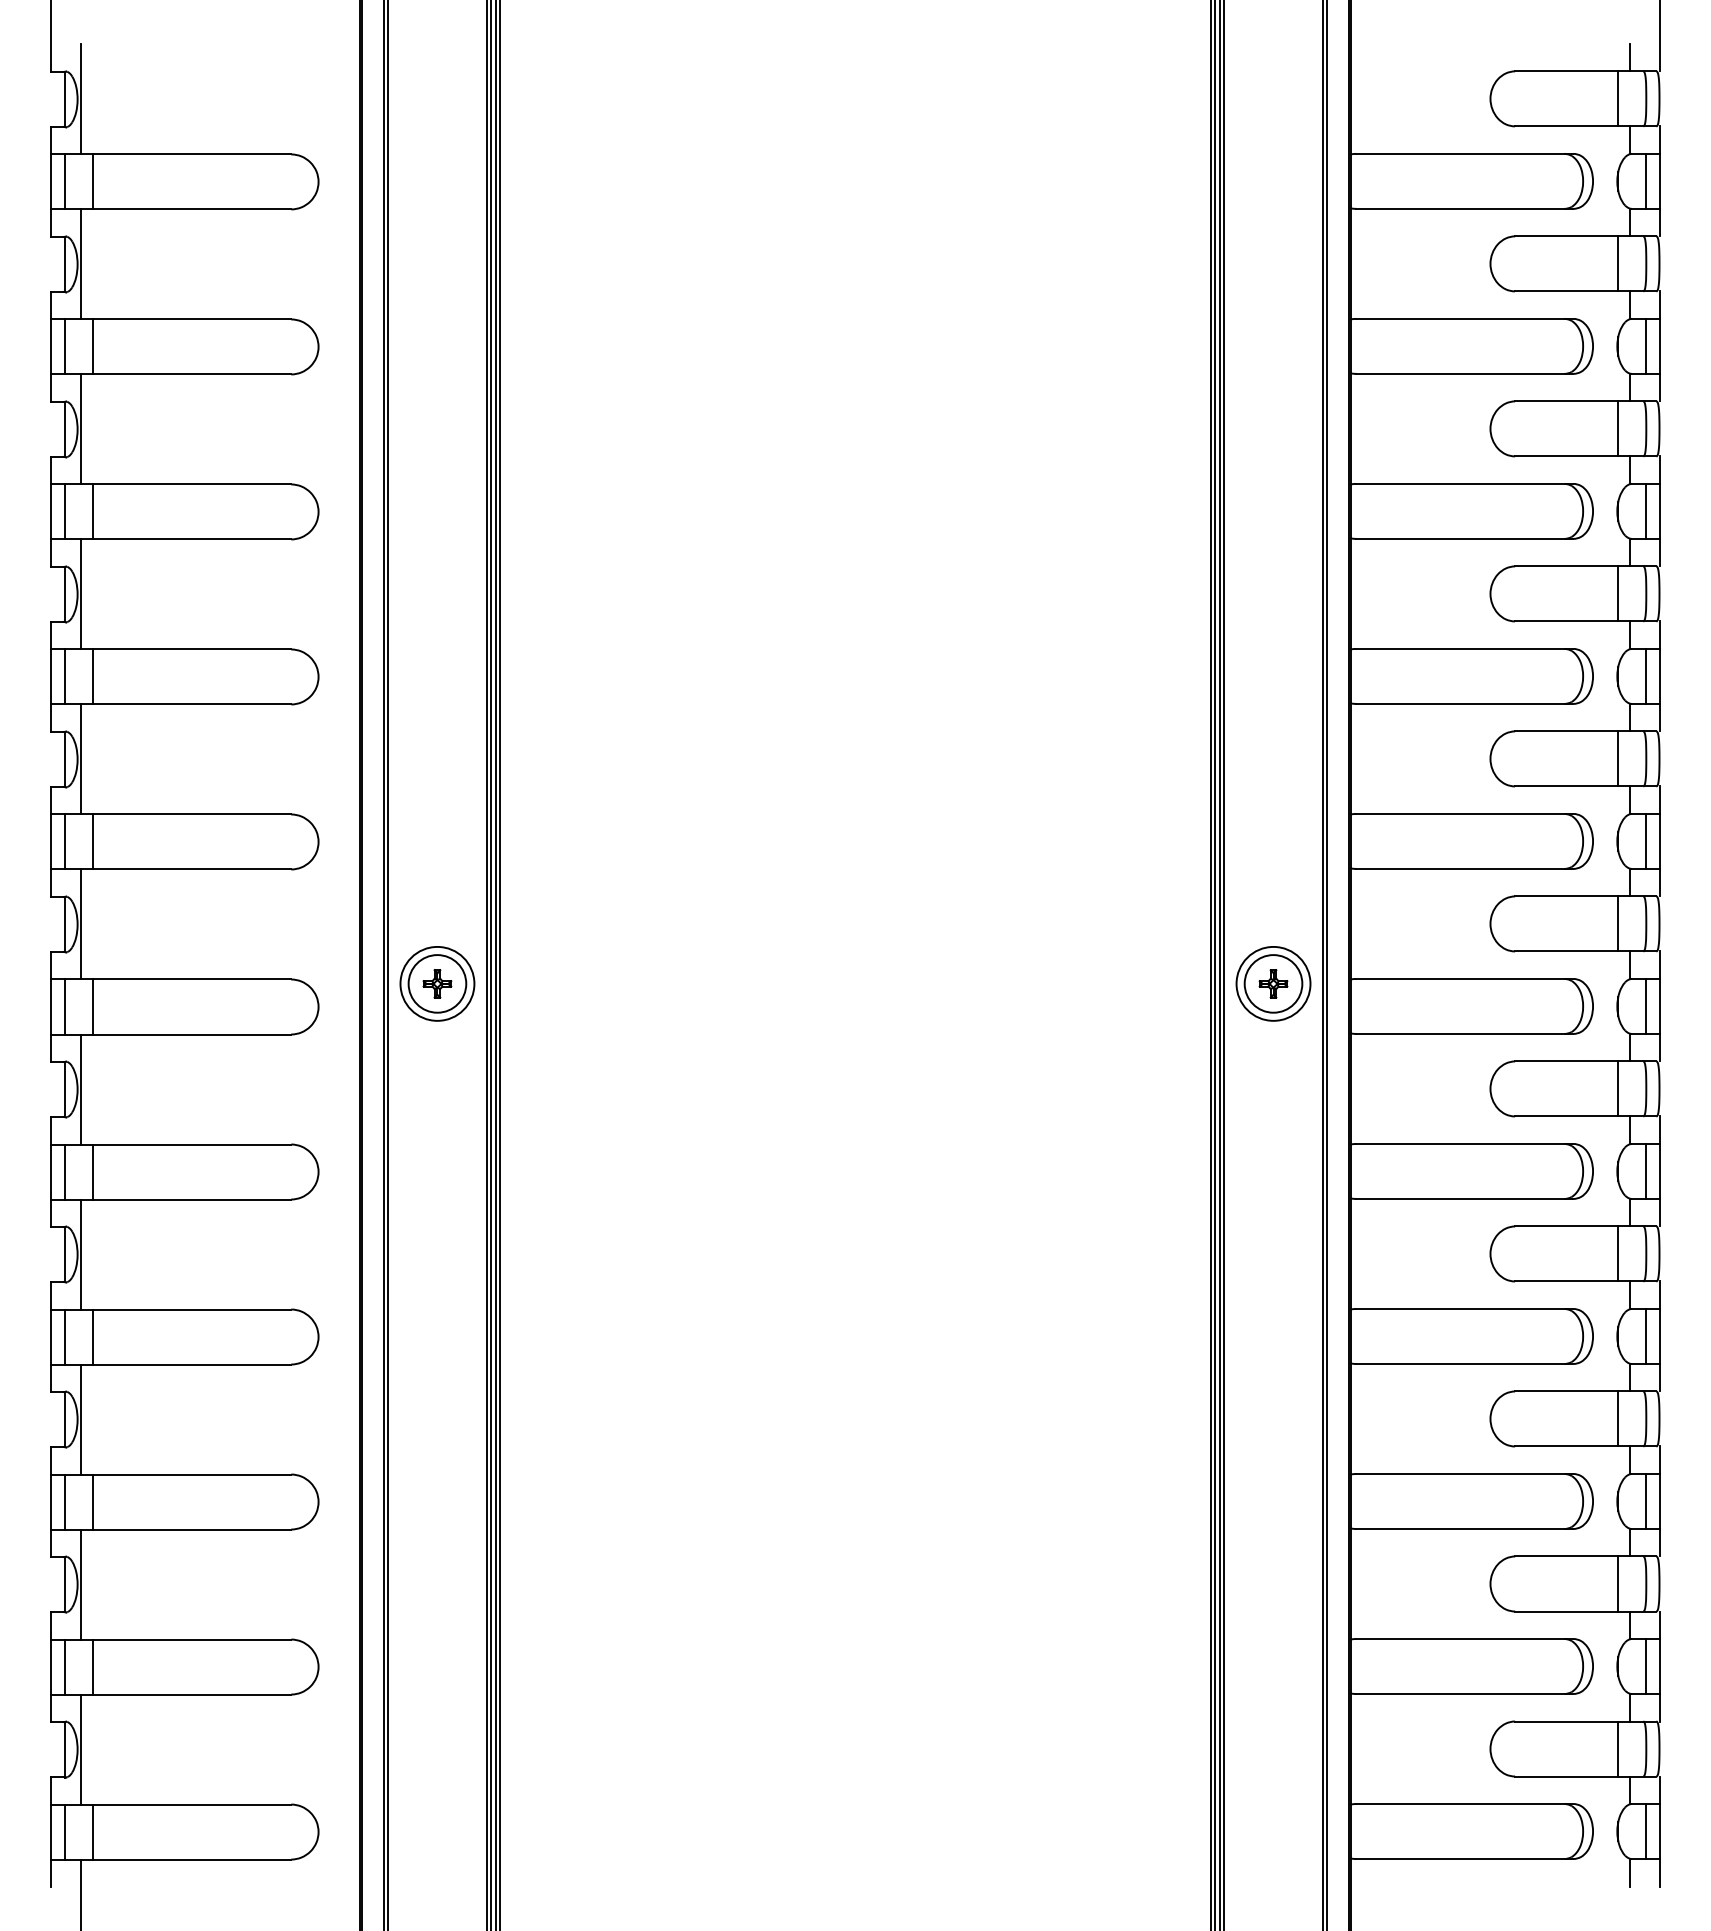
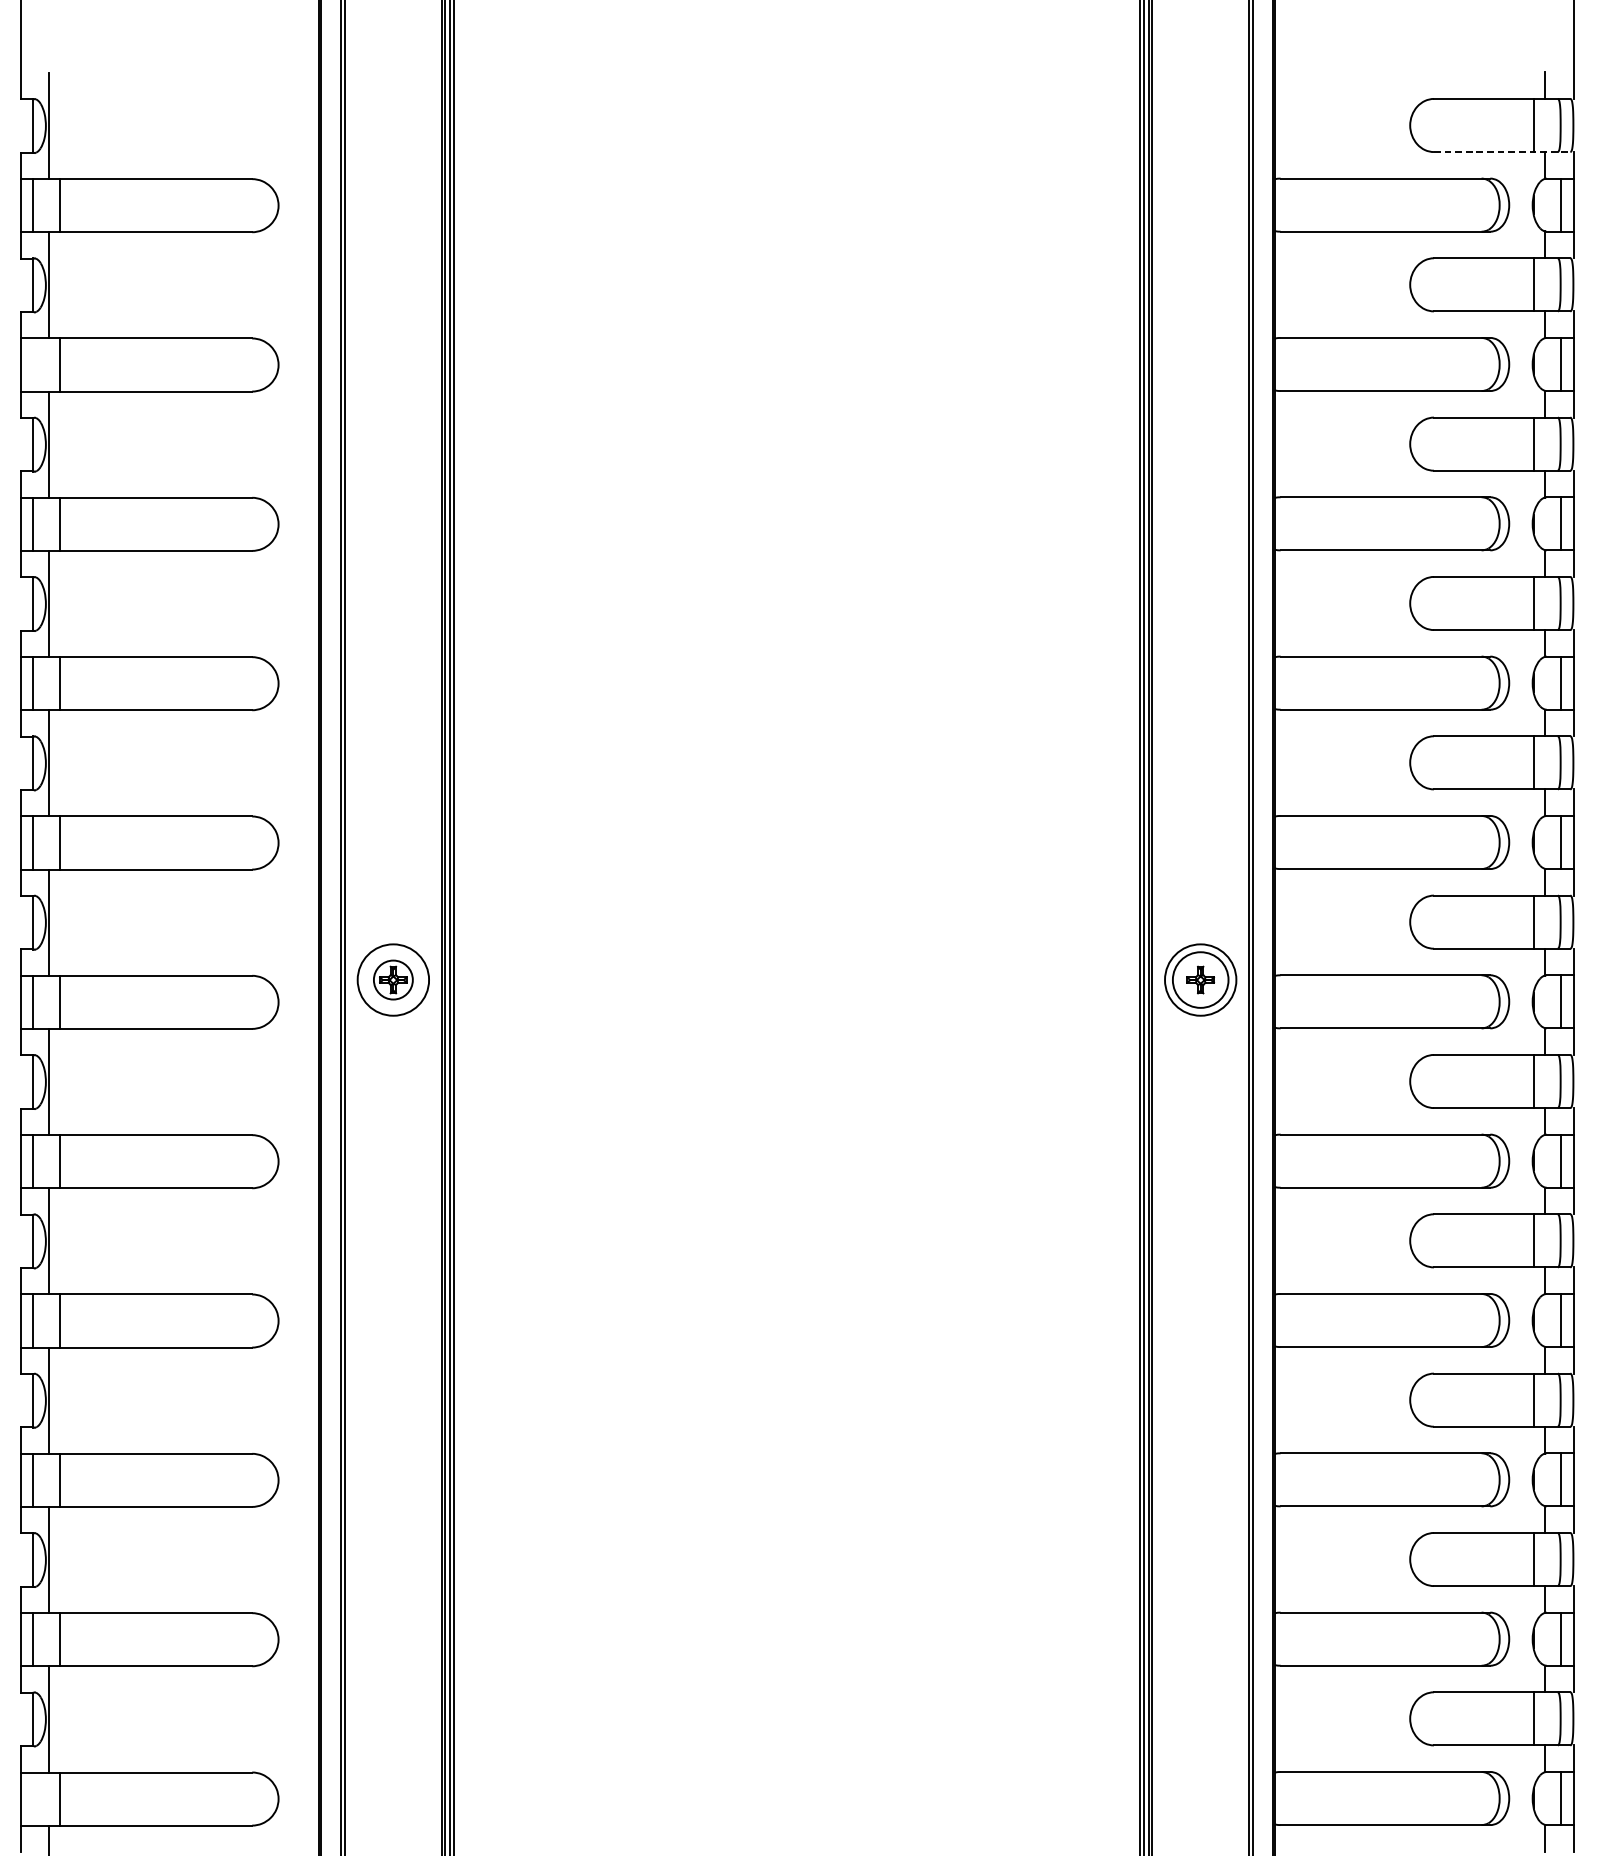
line: (1585, 126) -> (1501, 152), solid -> dashed
line: (64, 346) -> (33, 364), removed
circle: (437, 983) -> (393, 979), size x0.7
line: (64, 1831) -> (33, 1798), removed

